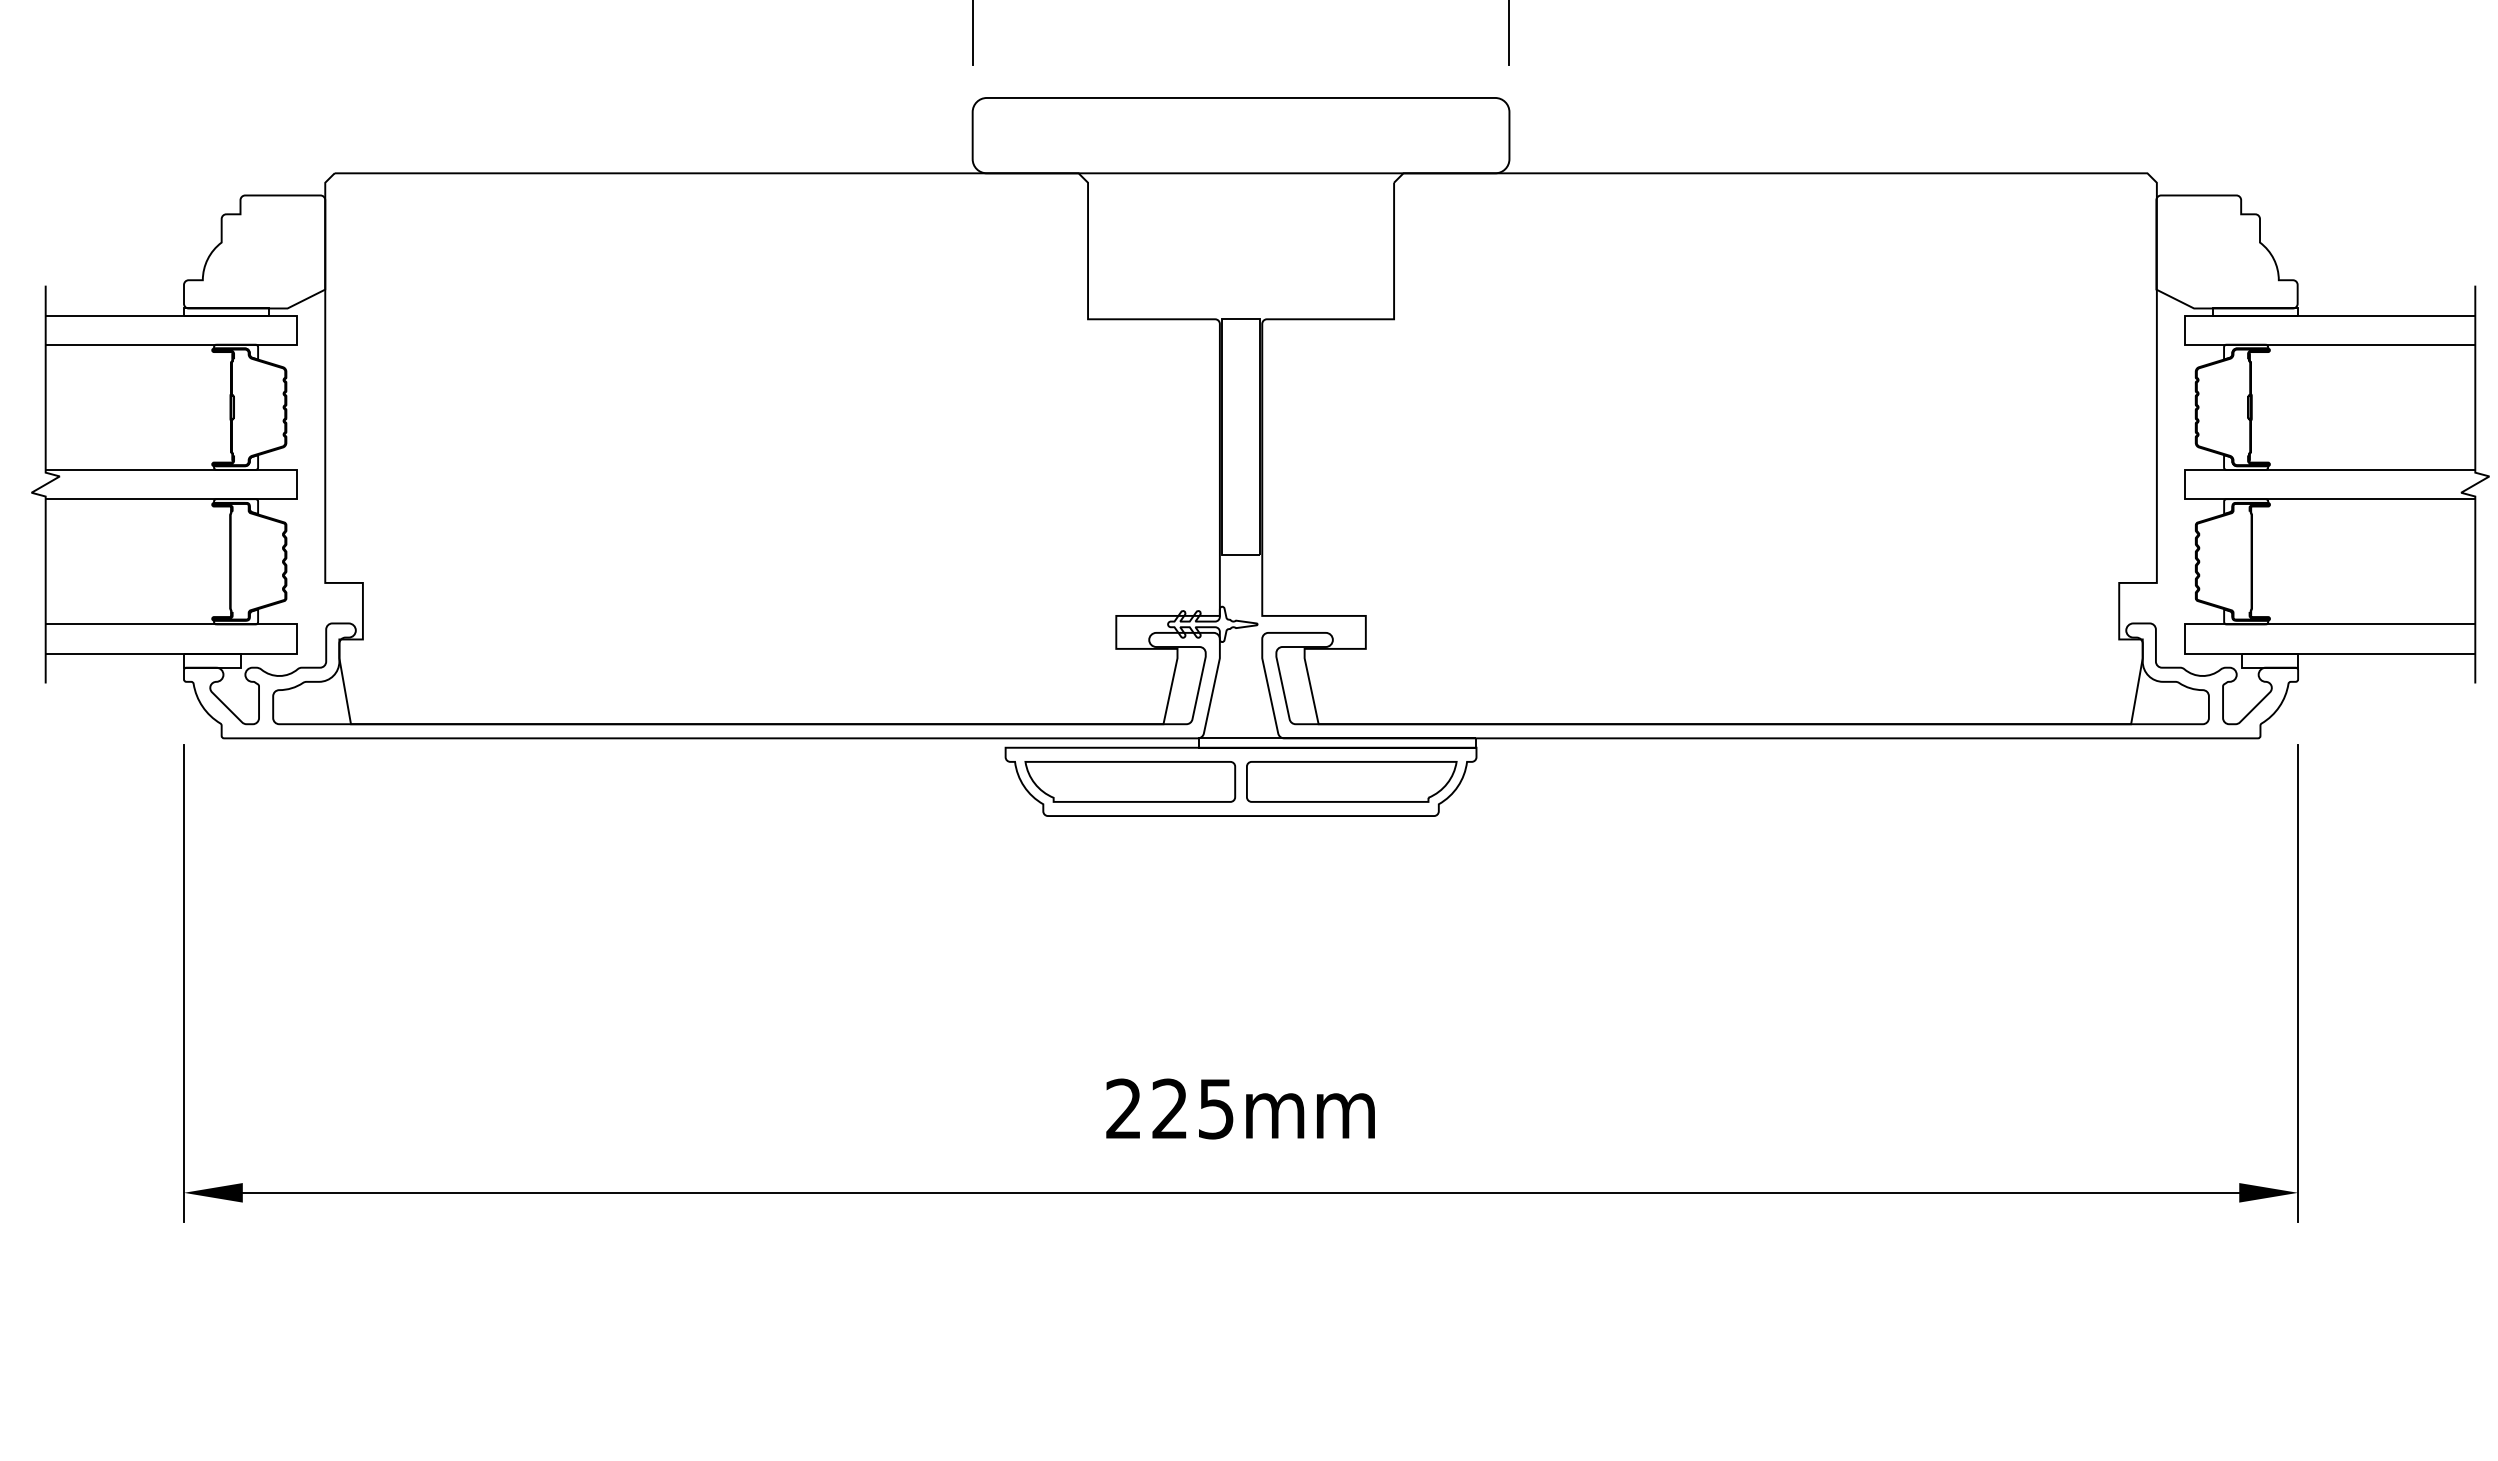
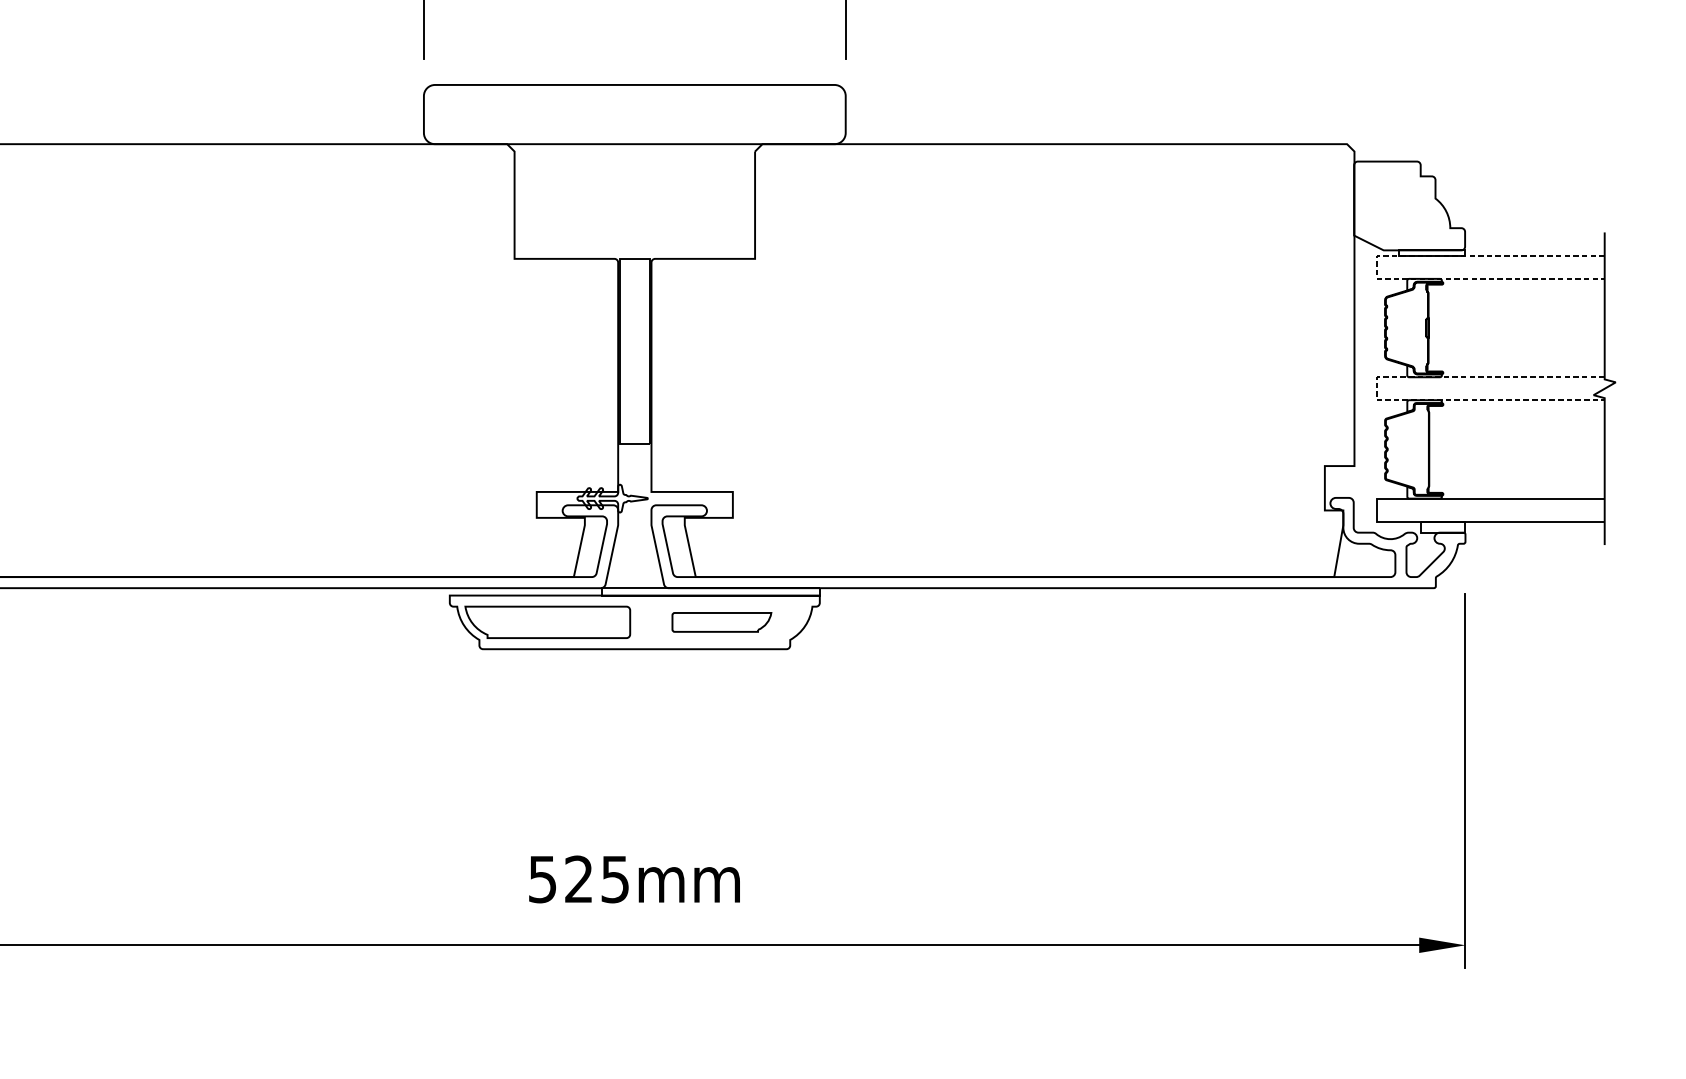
line: (2185, 330) -> (1376, 267), solid -> dashed
line: (2185, 484) -> (1376, 388), solid -> dashed
part: (1351, 781) -> (721, 622), size x0.6
text: (1123, 1108) -> (542, 879), 225mm -> 525mm

